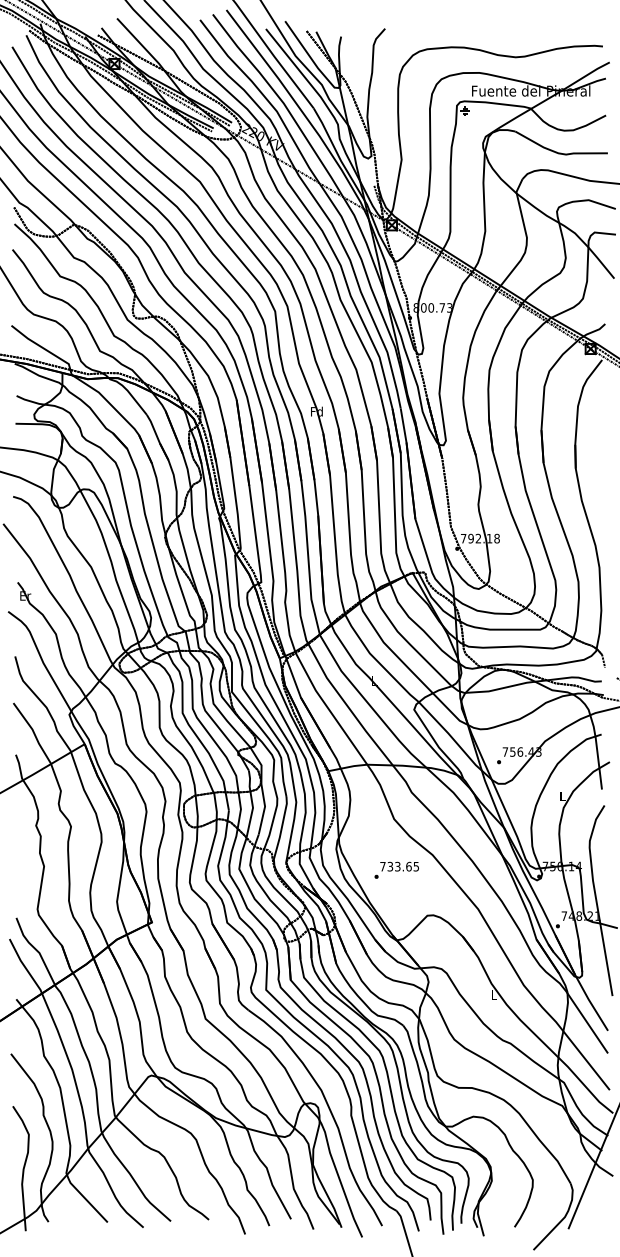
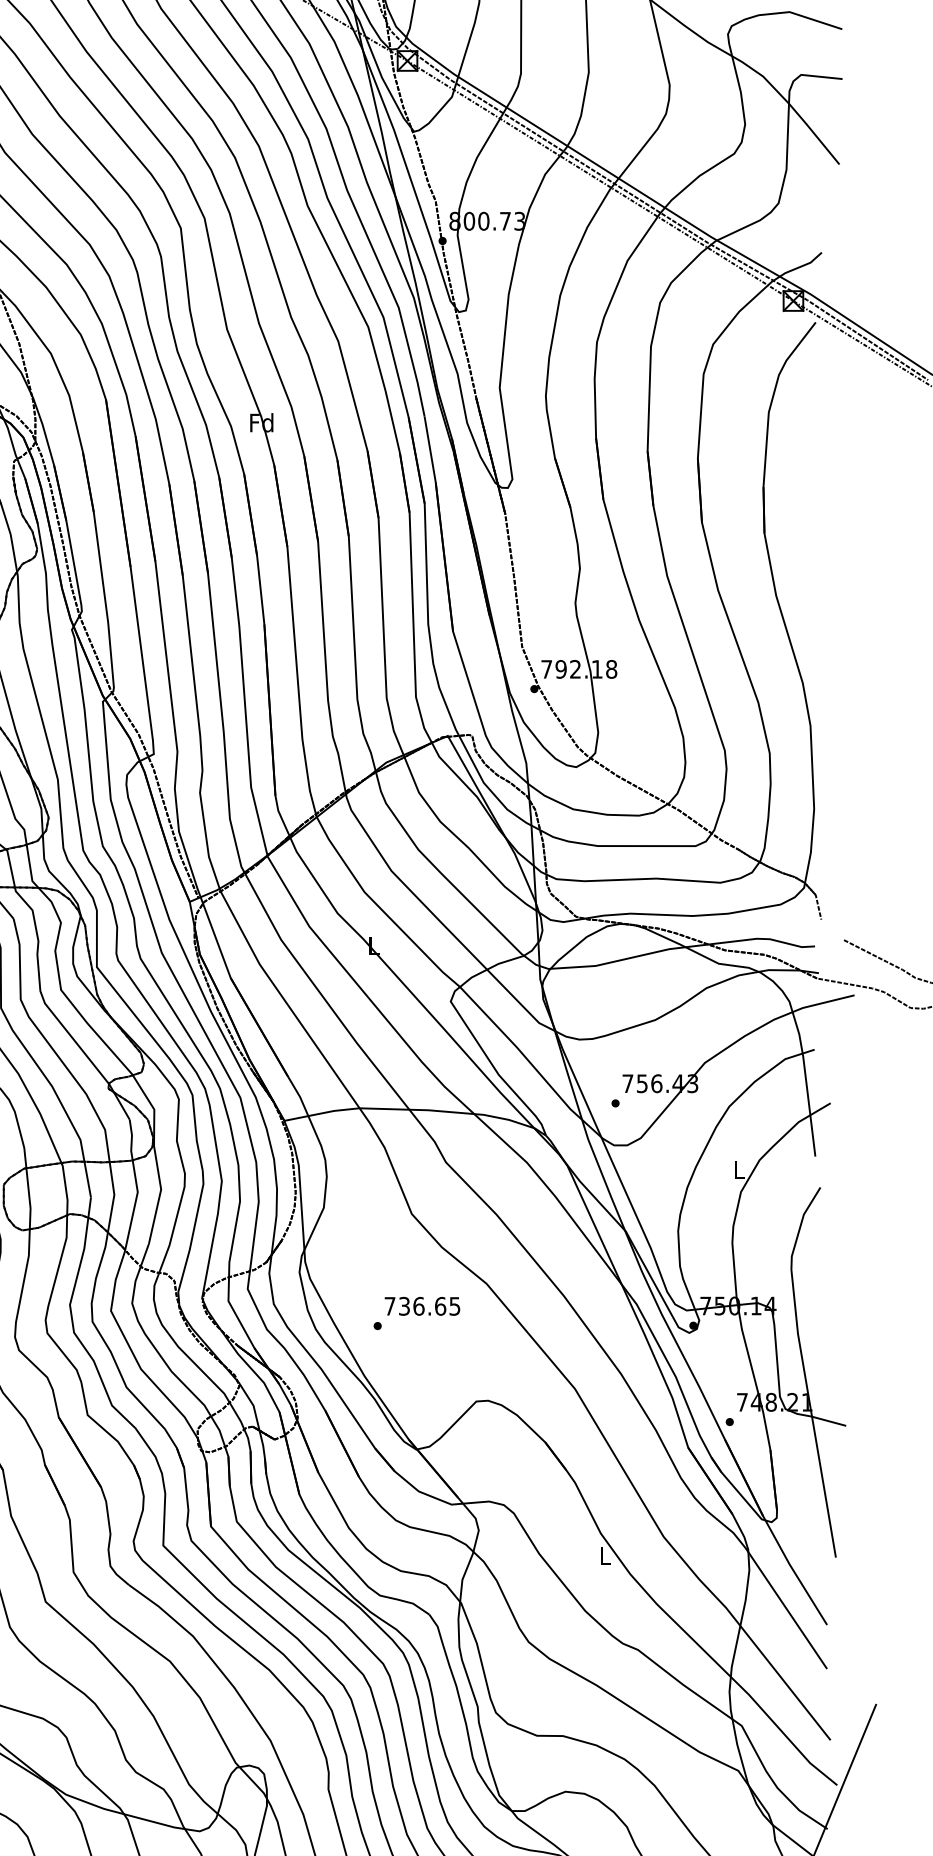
text: (397, 866) -> (418, 1305), 733.65 -> 736.65

